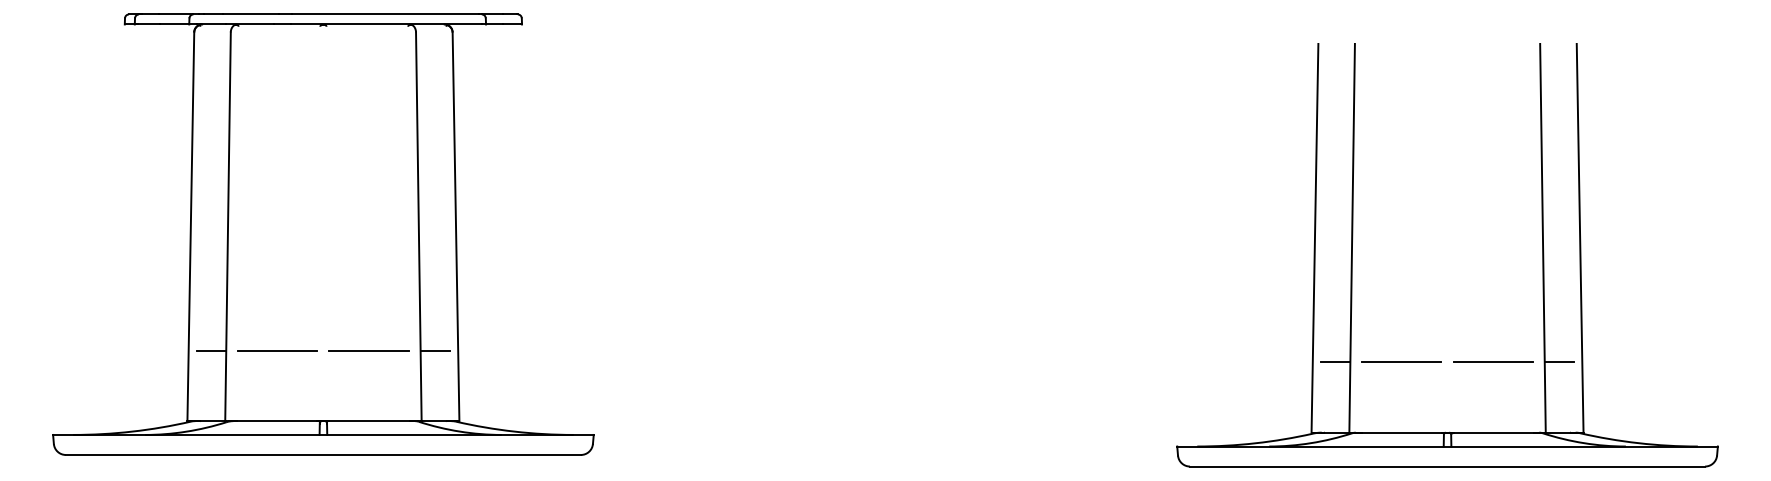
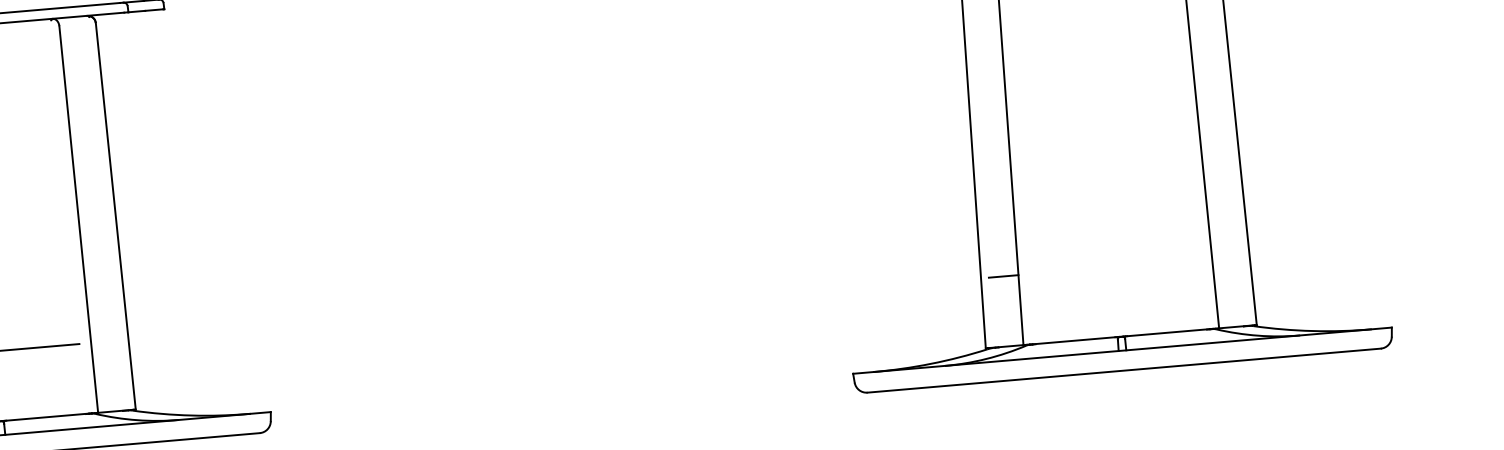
line: (435, 350) -> (105, 341), removed
line: (1401, 362) -> (1069, 270), removed
line: (1492, 362) -> (1160, 263), removed
line: (1559, 362) -> (1226, 257), removed

